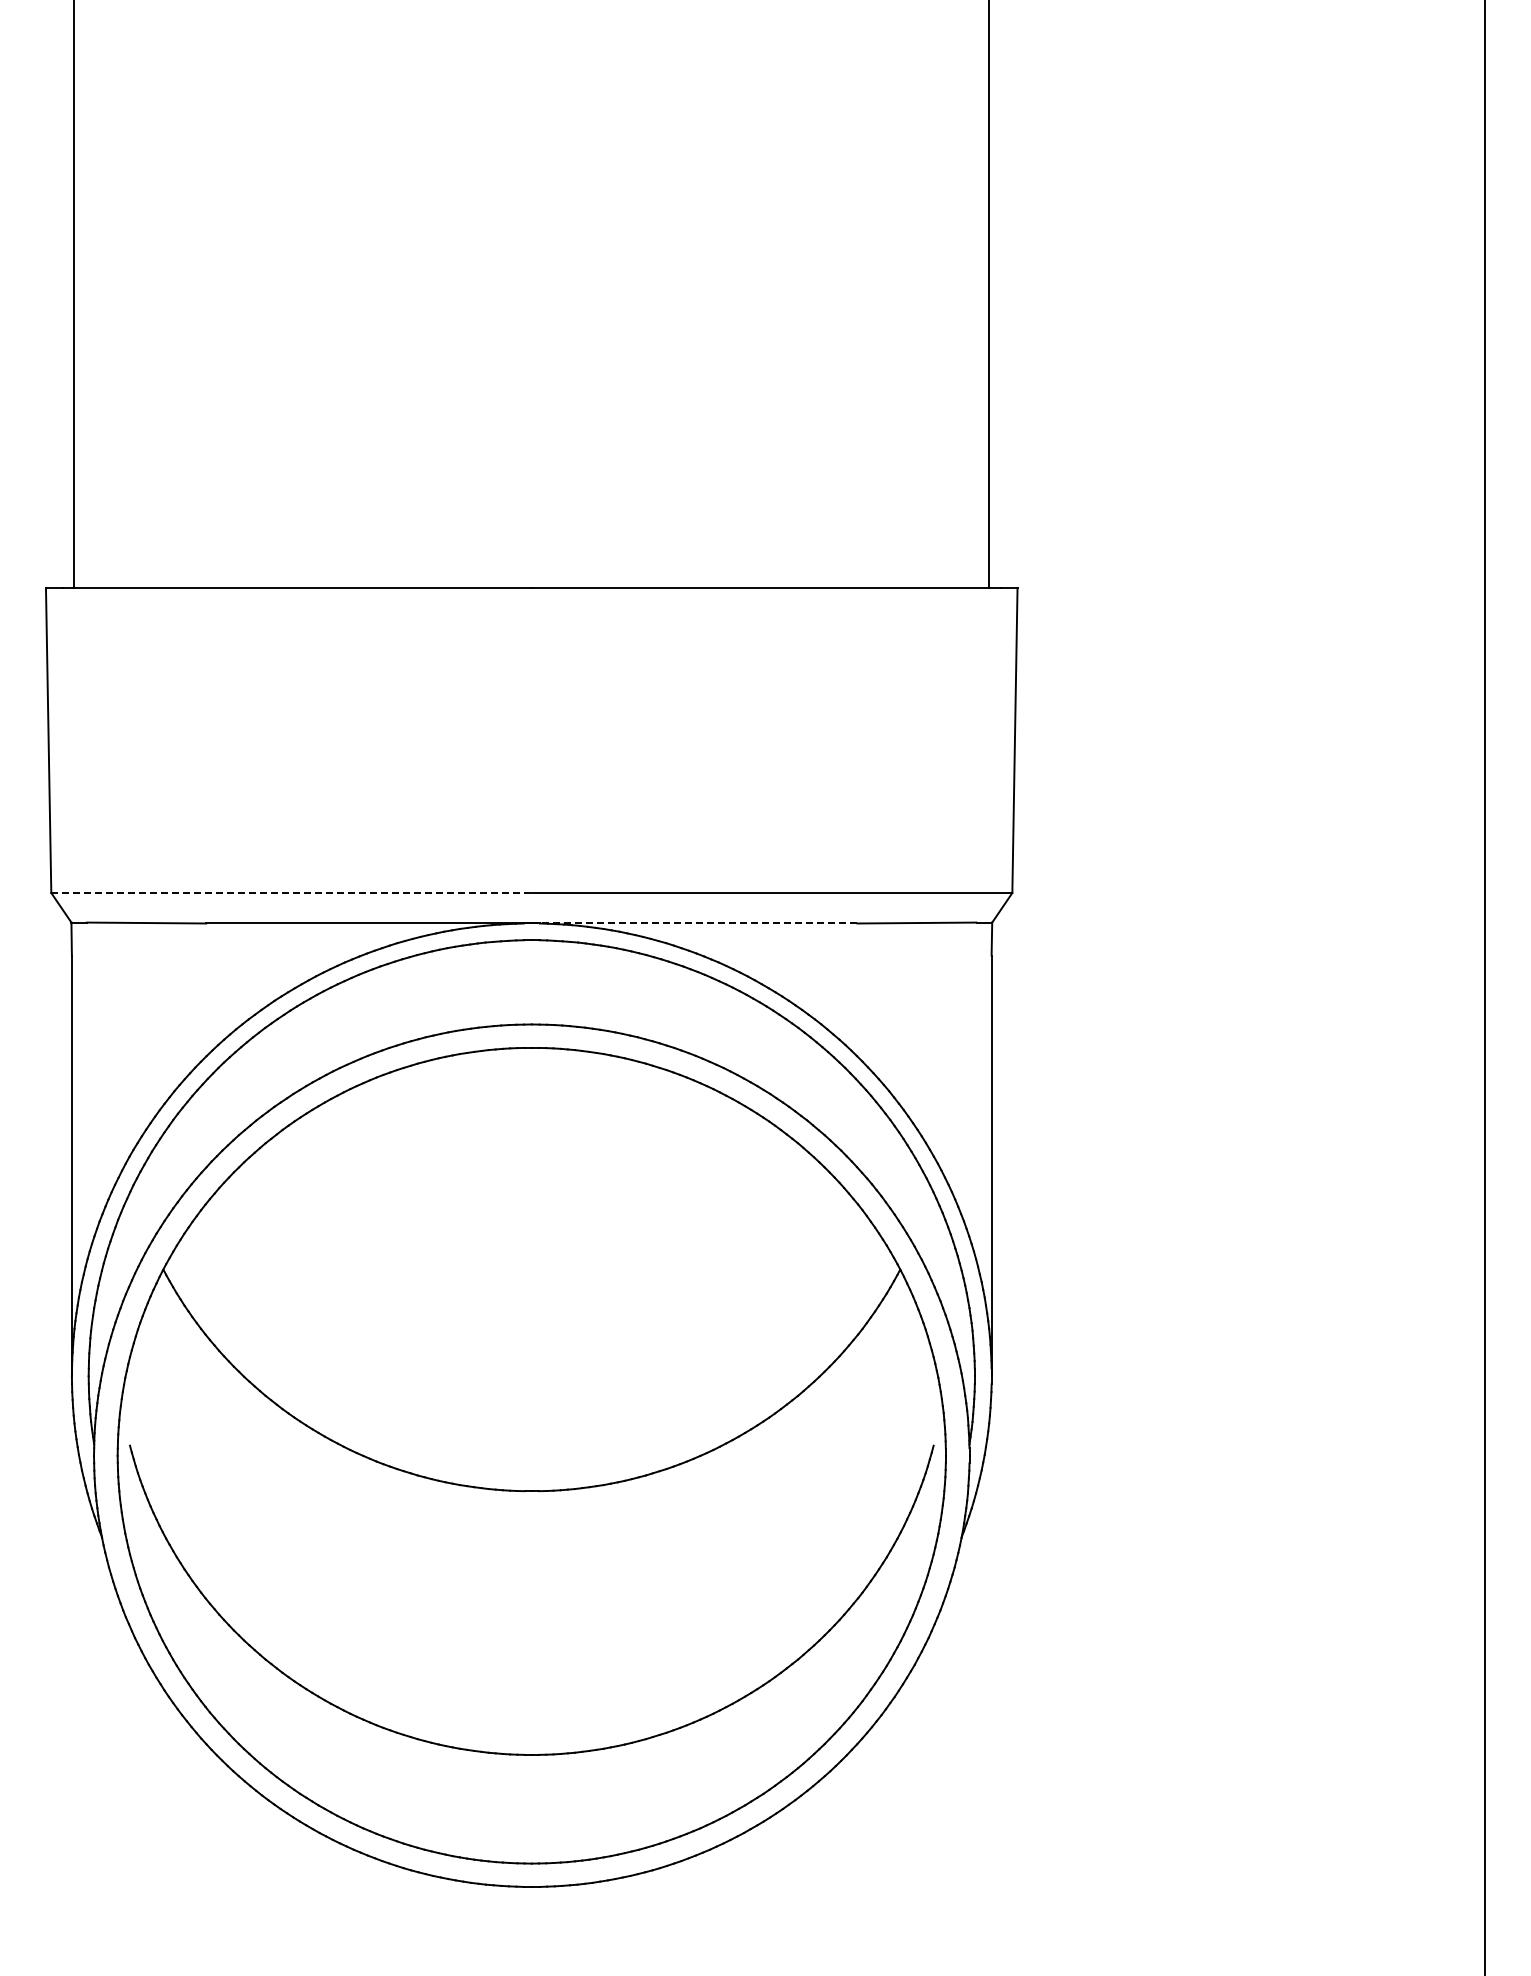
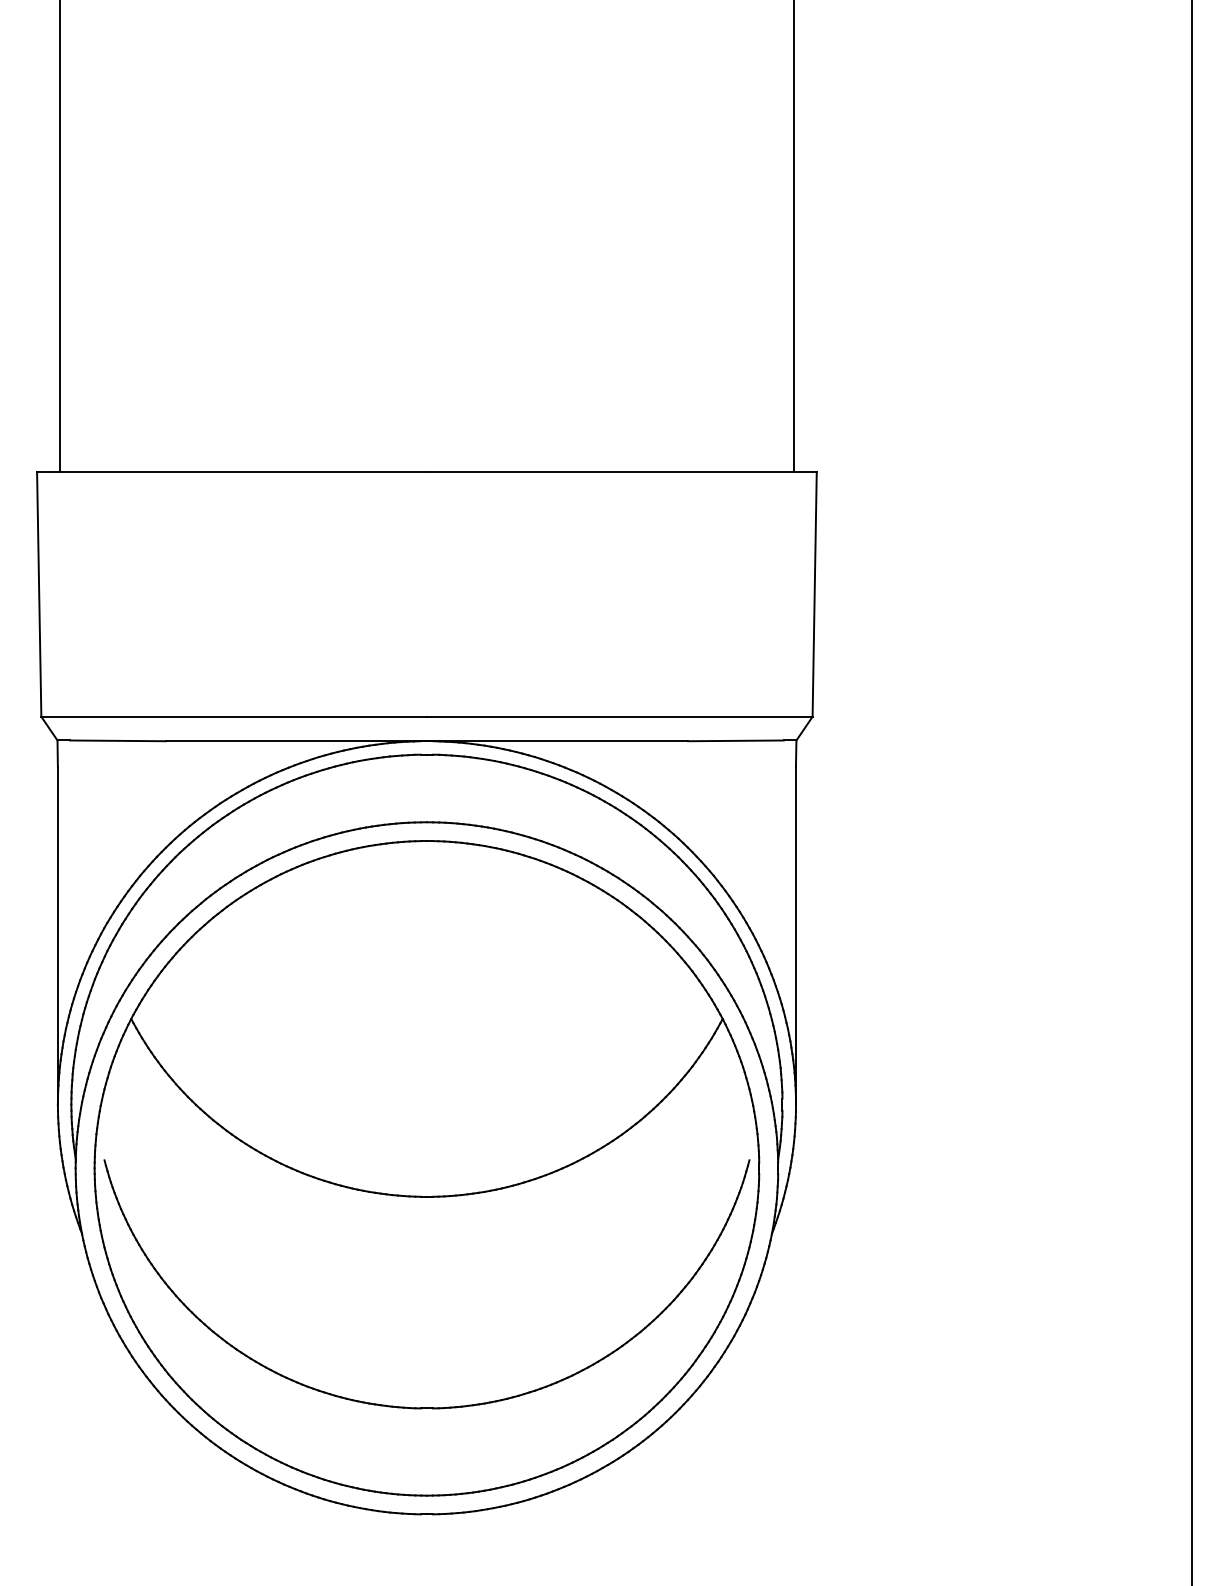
line: (292, 892) -> (234, 716), dashed -> solid
line: (694, 923) -> (557, 741), dashed -> solid

